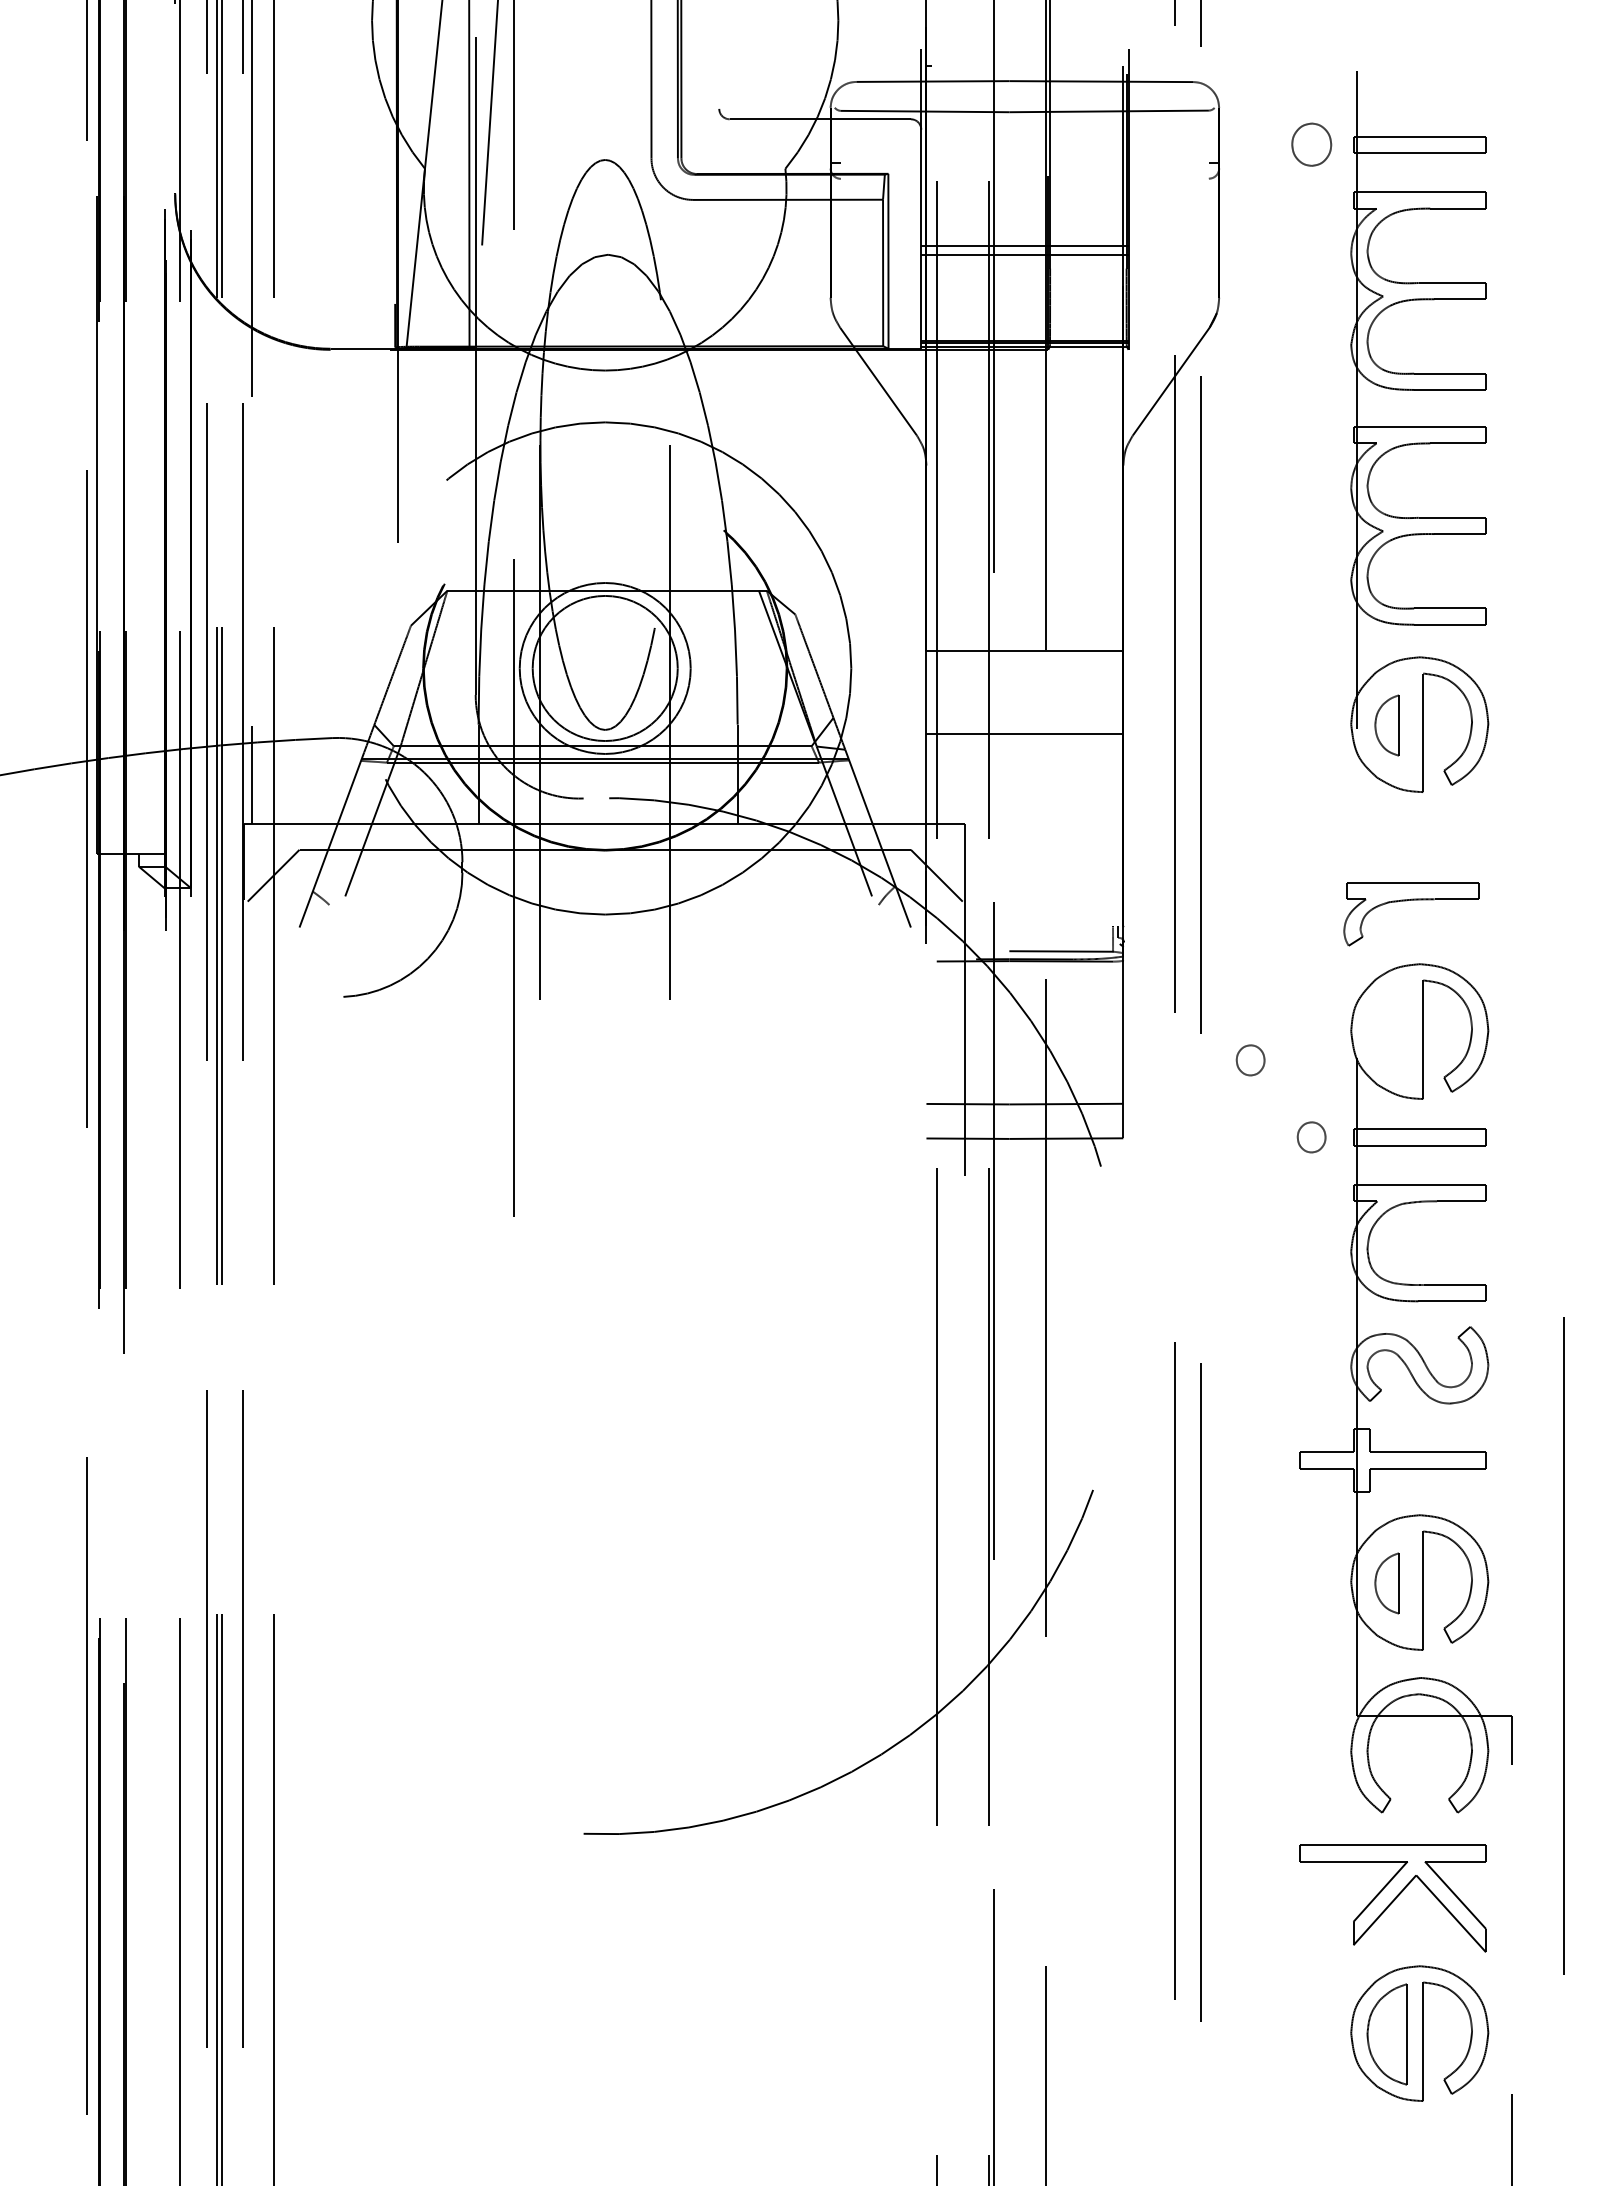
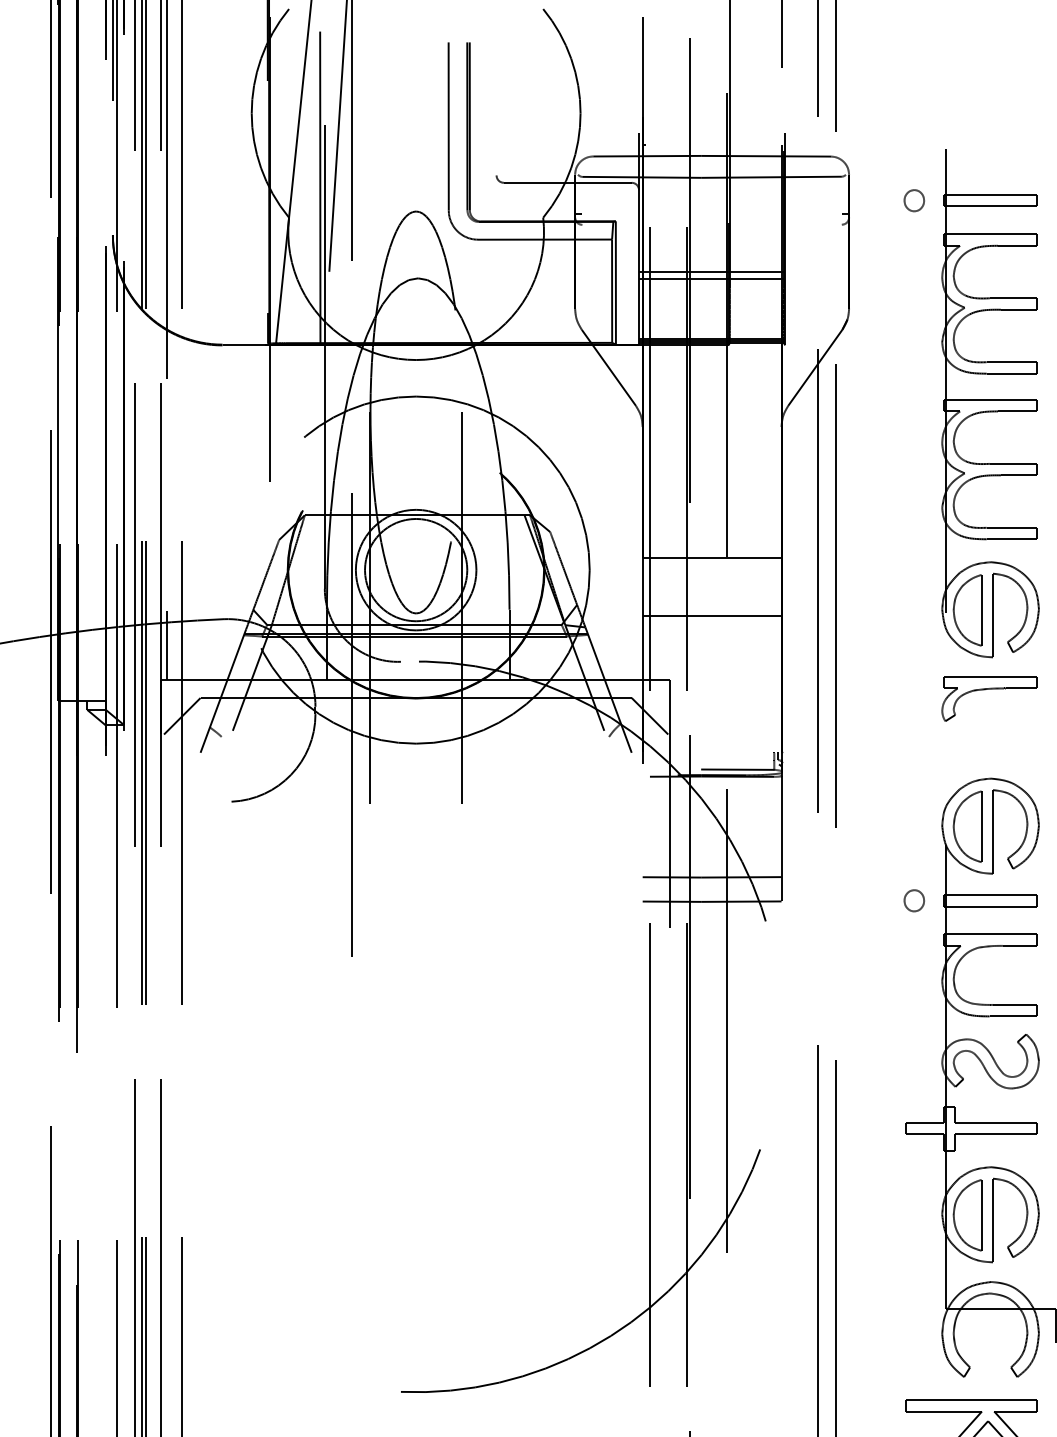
part: (1311, 144) -> (914, 200), size x0.71
part: (1386, 725) -> (967, 610), size x1.67
part: (1406, 901) -> (986, 690), moved
part: (1386, 1032) -> (967, 826), added
part: (1250, 1060) -> (871, 846), removed
part: (1386, 1583) -> (967, 1215), size x1.67

